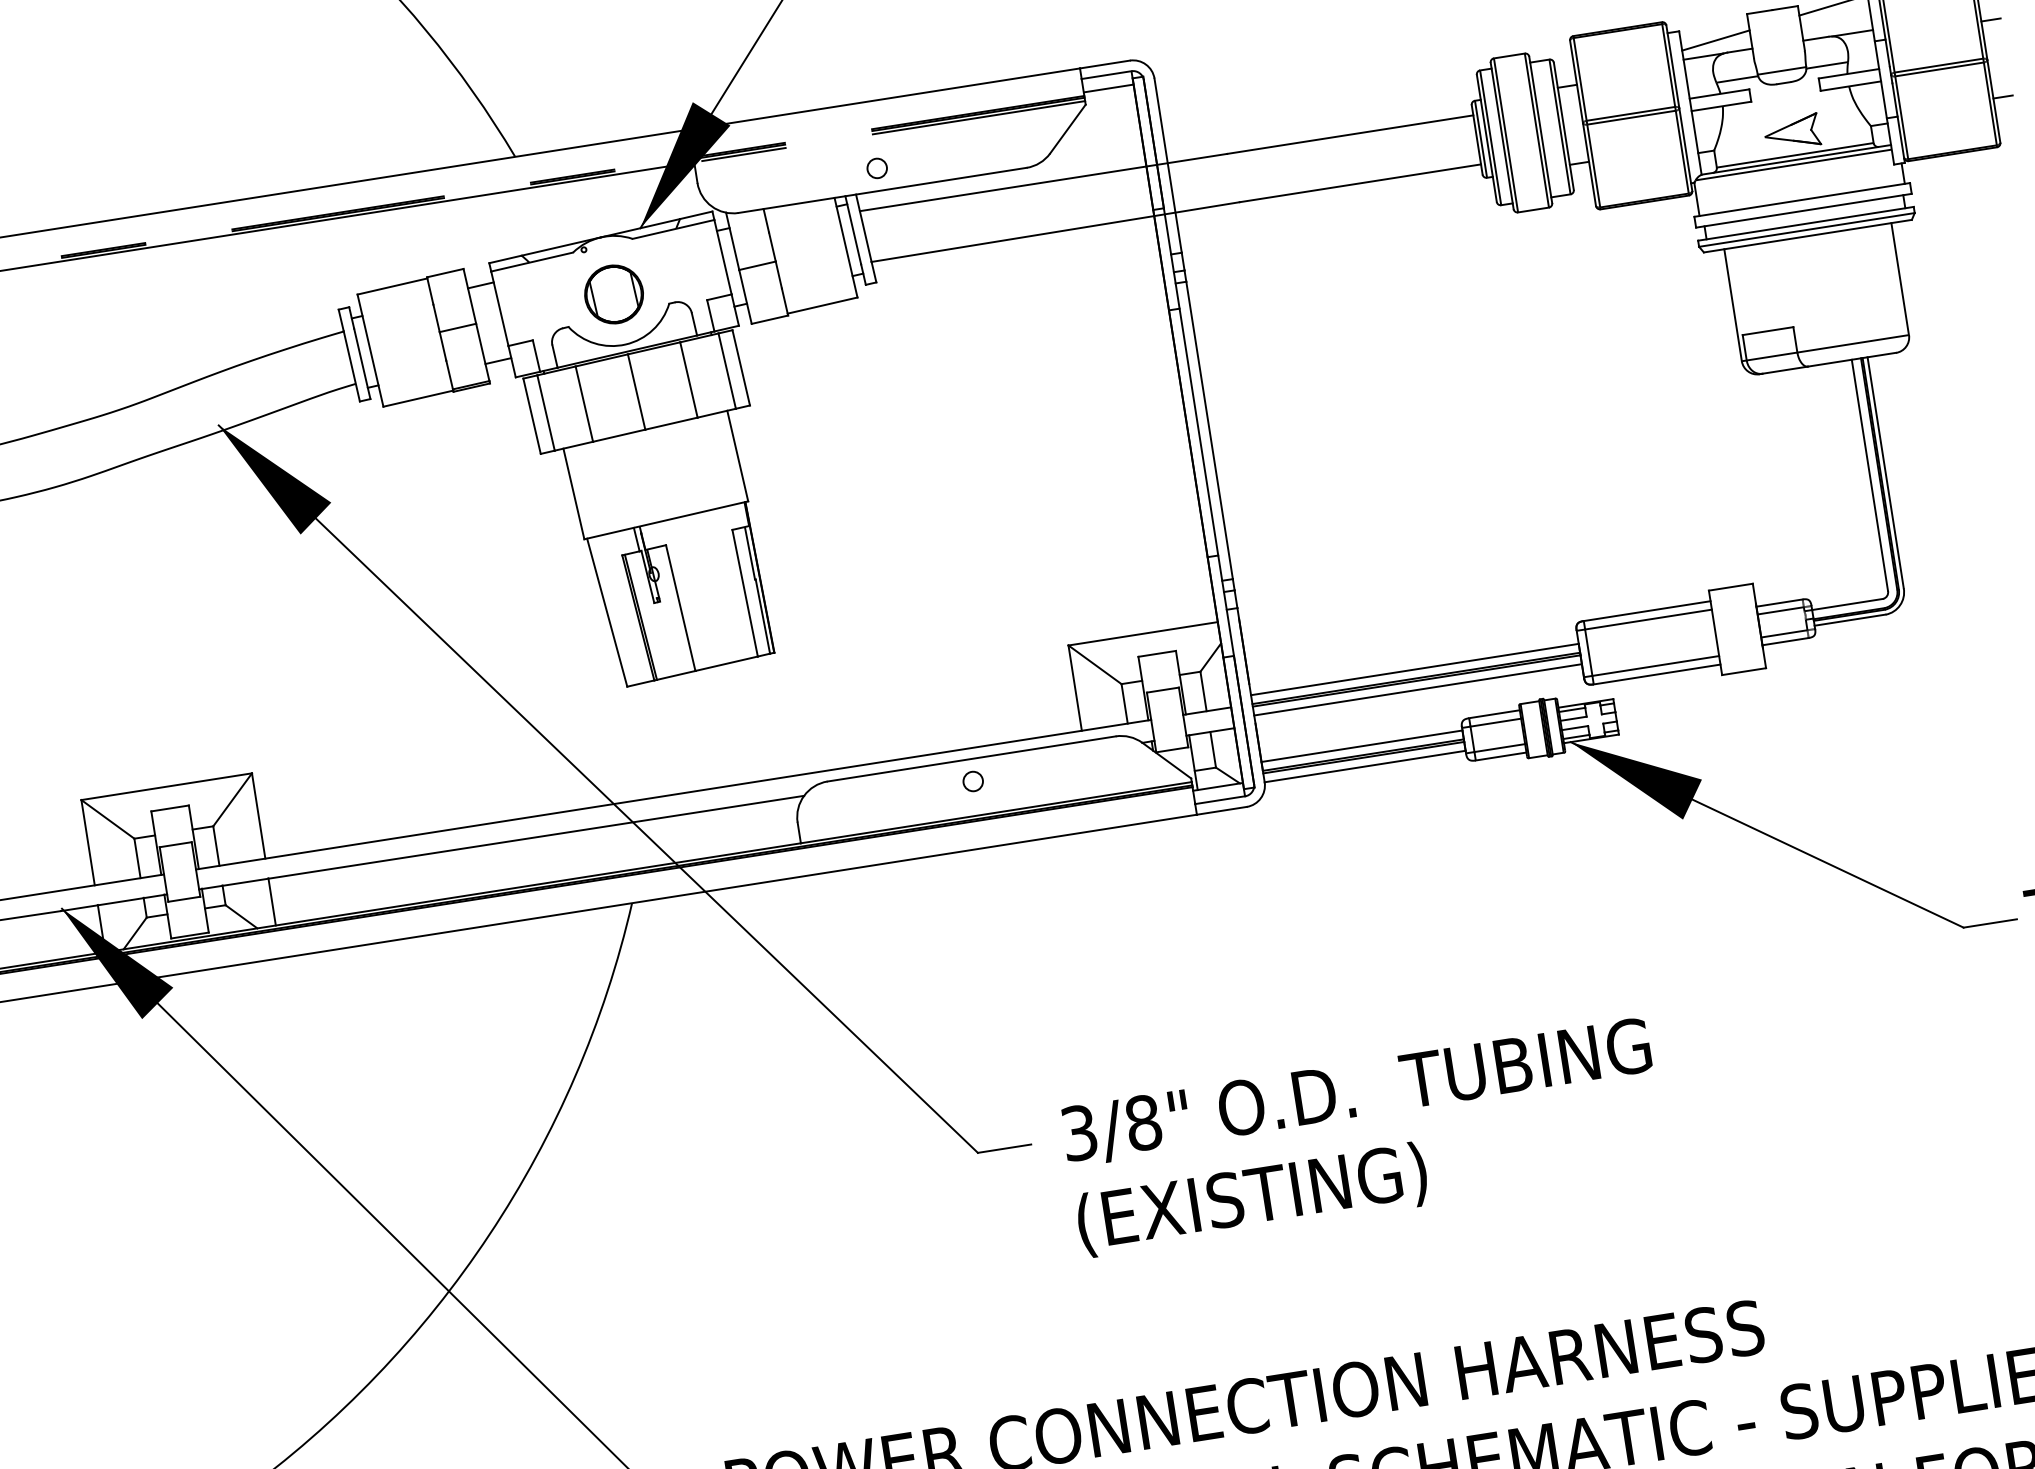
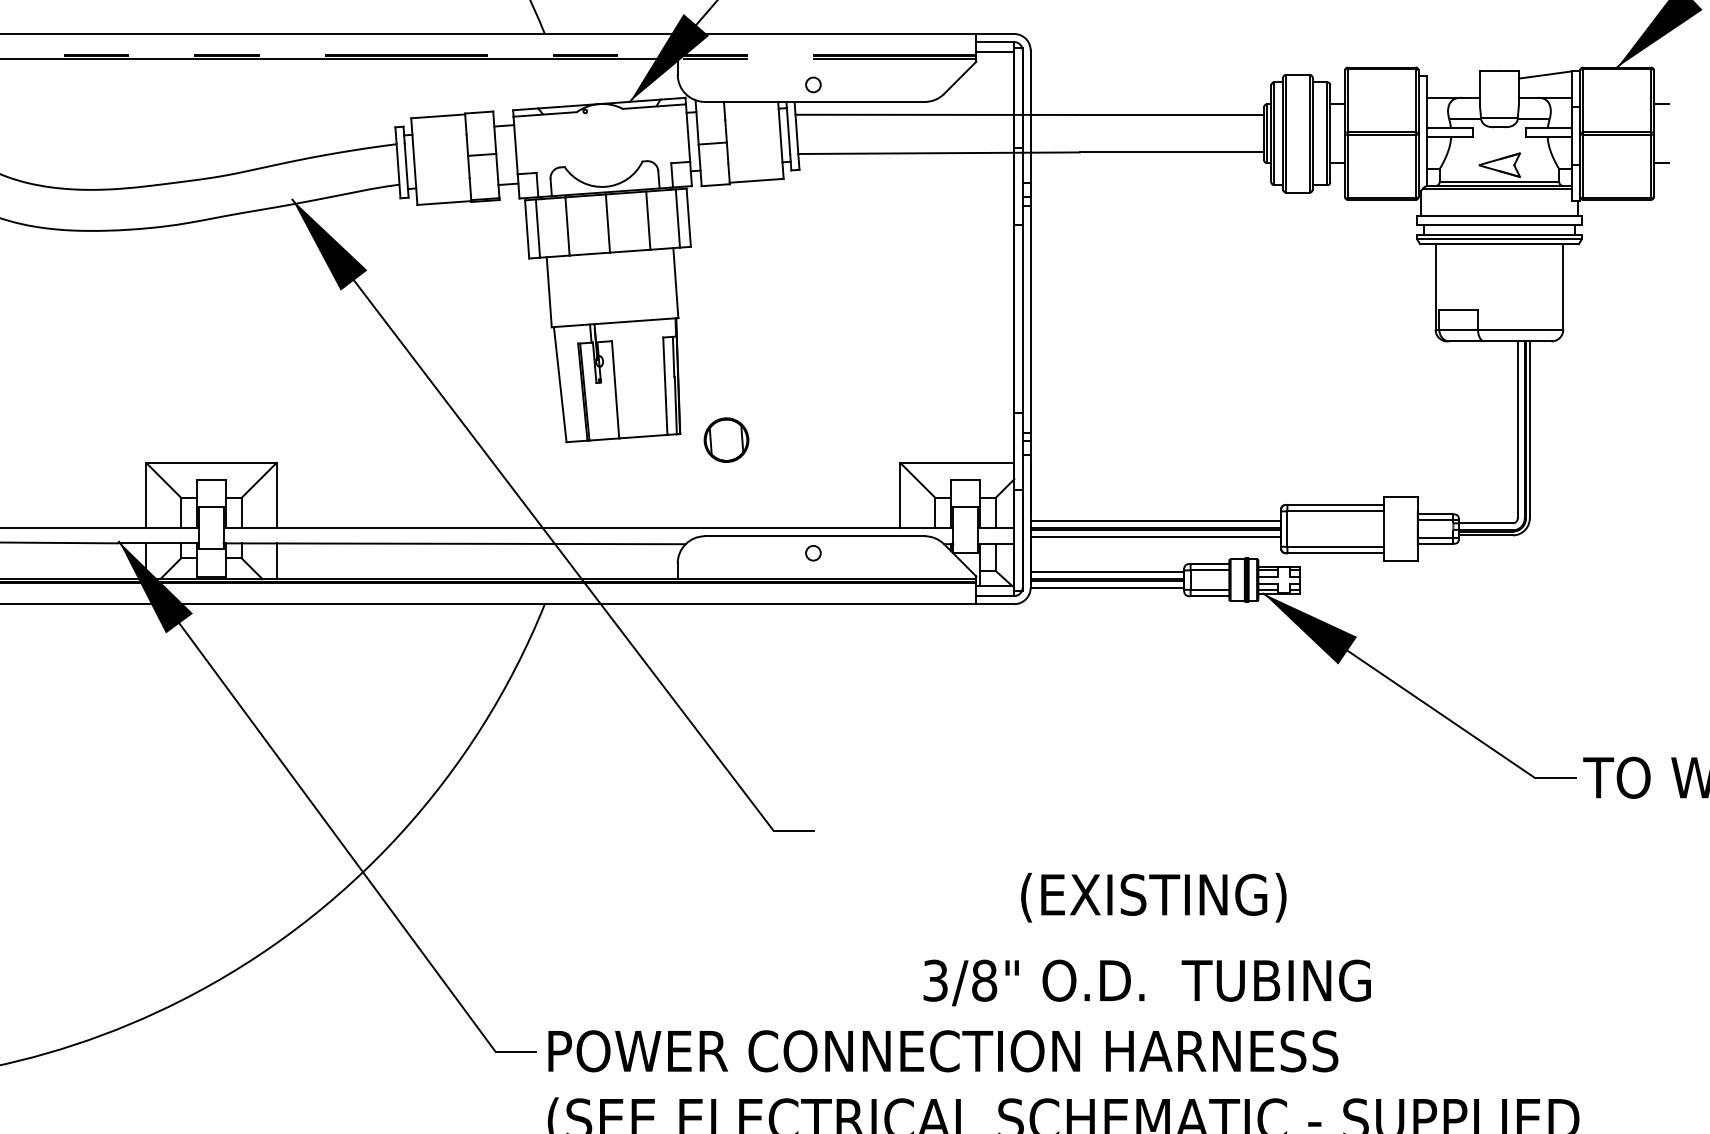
line: (1715, 40) -> (1453, 87), removed
part: (613, 293) -> (726, 439), moved
text: (1355, 1092) -> (1146, 982), moved
text: (1252, 1199) -> (1153, 897), moved

